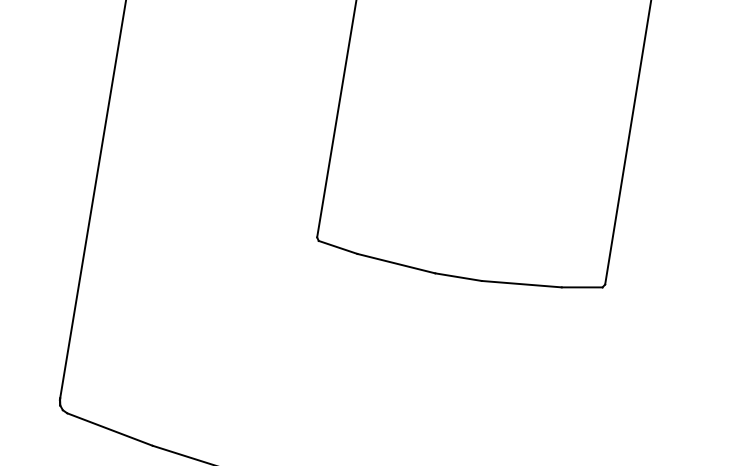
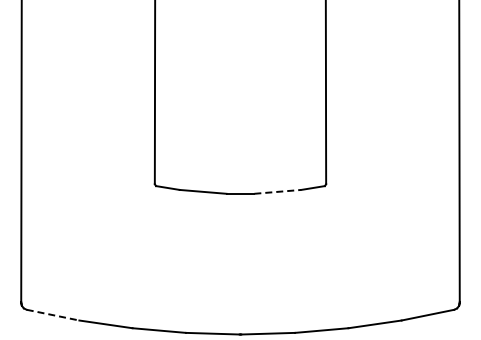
line: (521, 283) -> (277, 191), solid -> dashed
line: (110, 430) -> (53, 315), solid -> dashed

